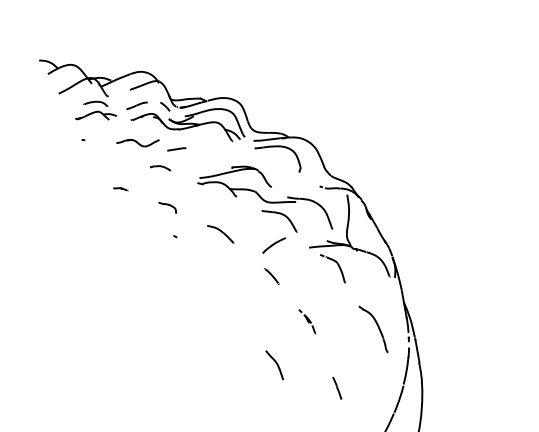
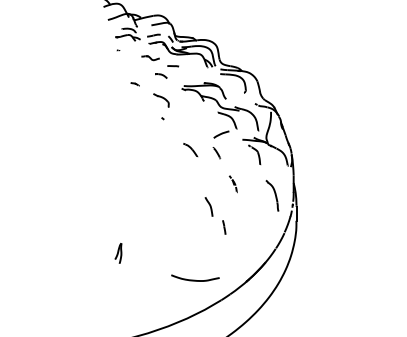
part: (137, 141) -> (150, 57), size x0.7
part: (167, 207) -> (161, 100), size x1.6
part: (220, 233) -> (190, 149), moved
line: (337, 388) -> (224, 227), moved

